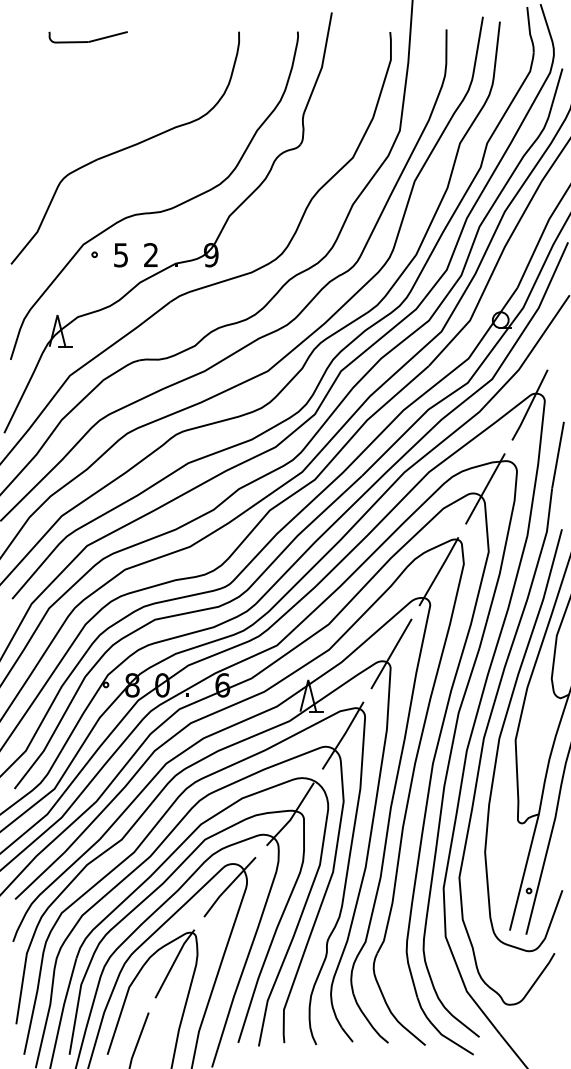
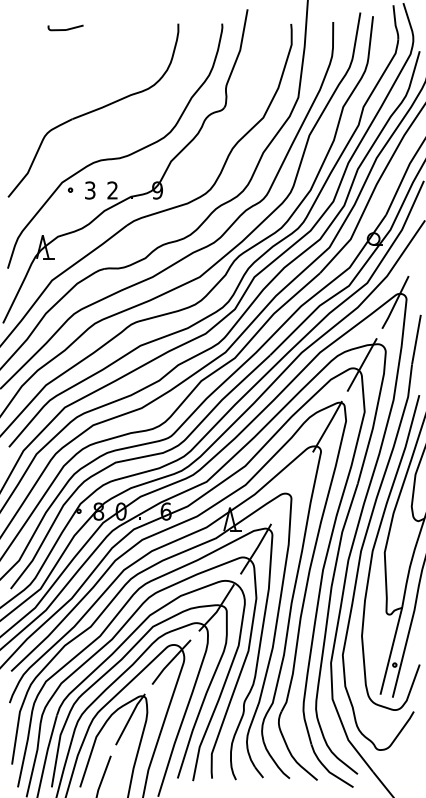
part: (87, 36) -> (65, 27), size x0.6
text: (121, 253) -> (90, 189), 5 -> 3
line: (390, 653) -> (291, 487), removed

